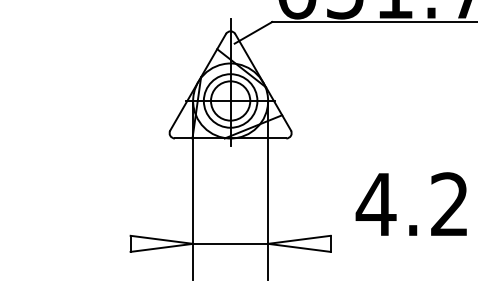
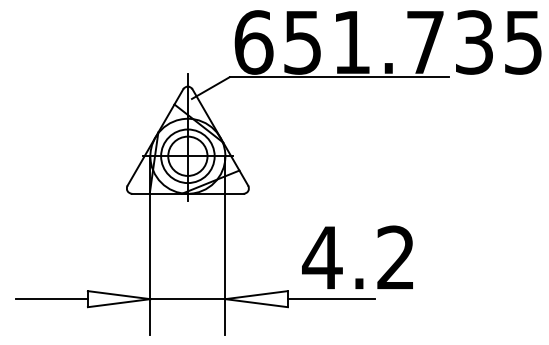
text: (411, 203) -> (357, 256), moved
line: (94, 244) -> (51, 299), added
line: (374, 244) -> (331, 299), added

